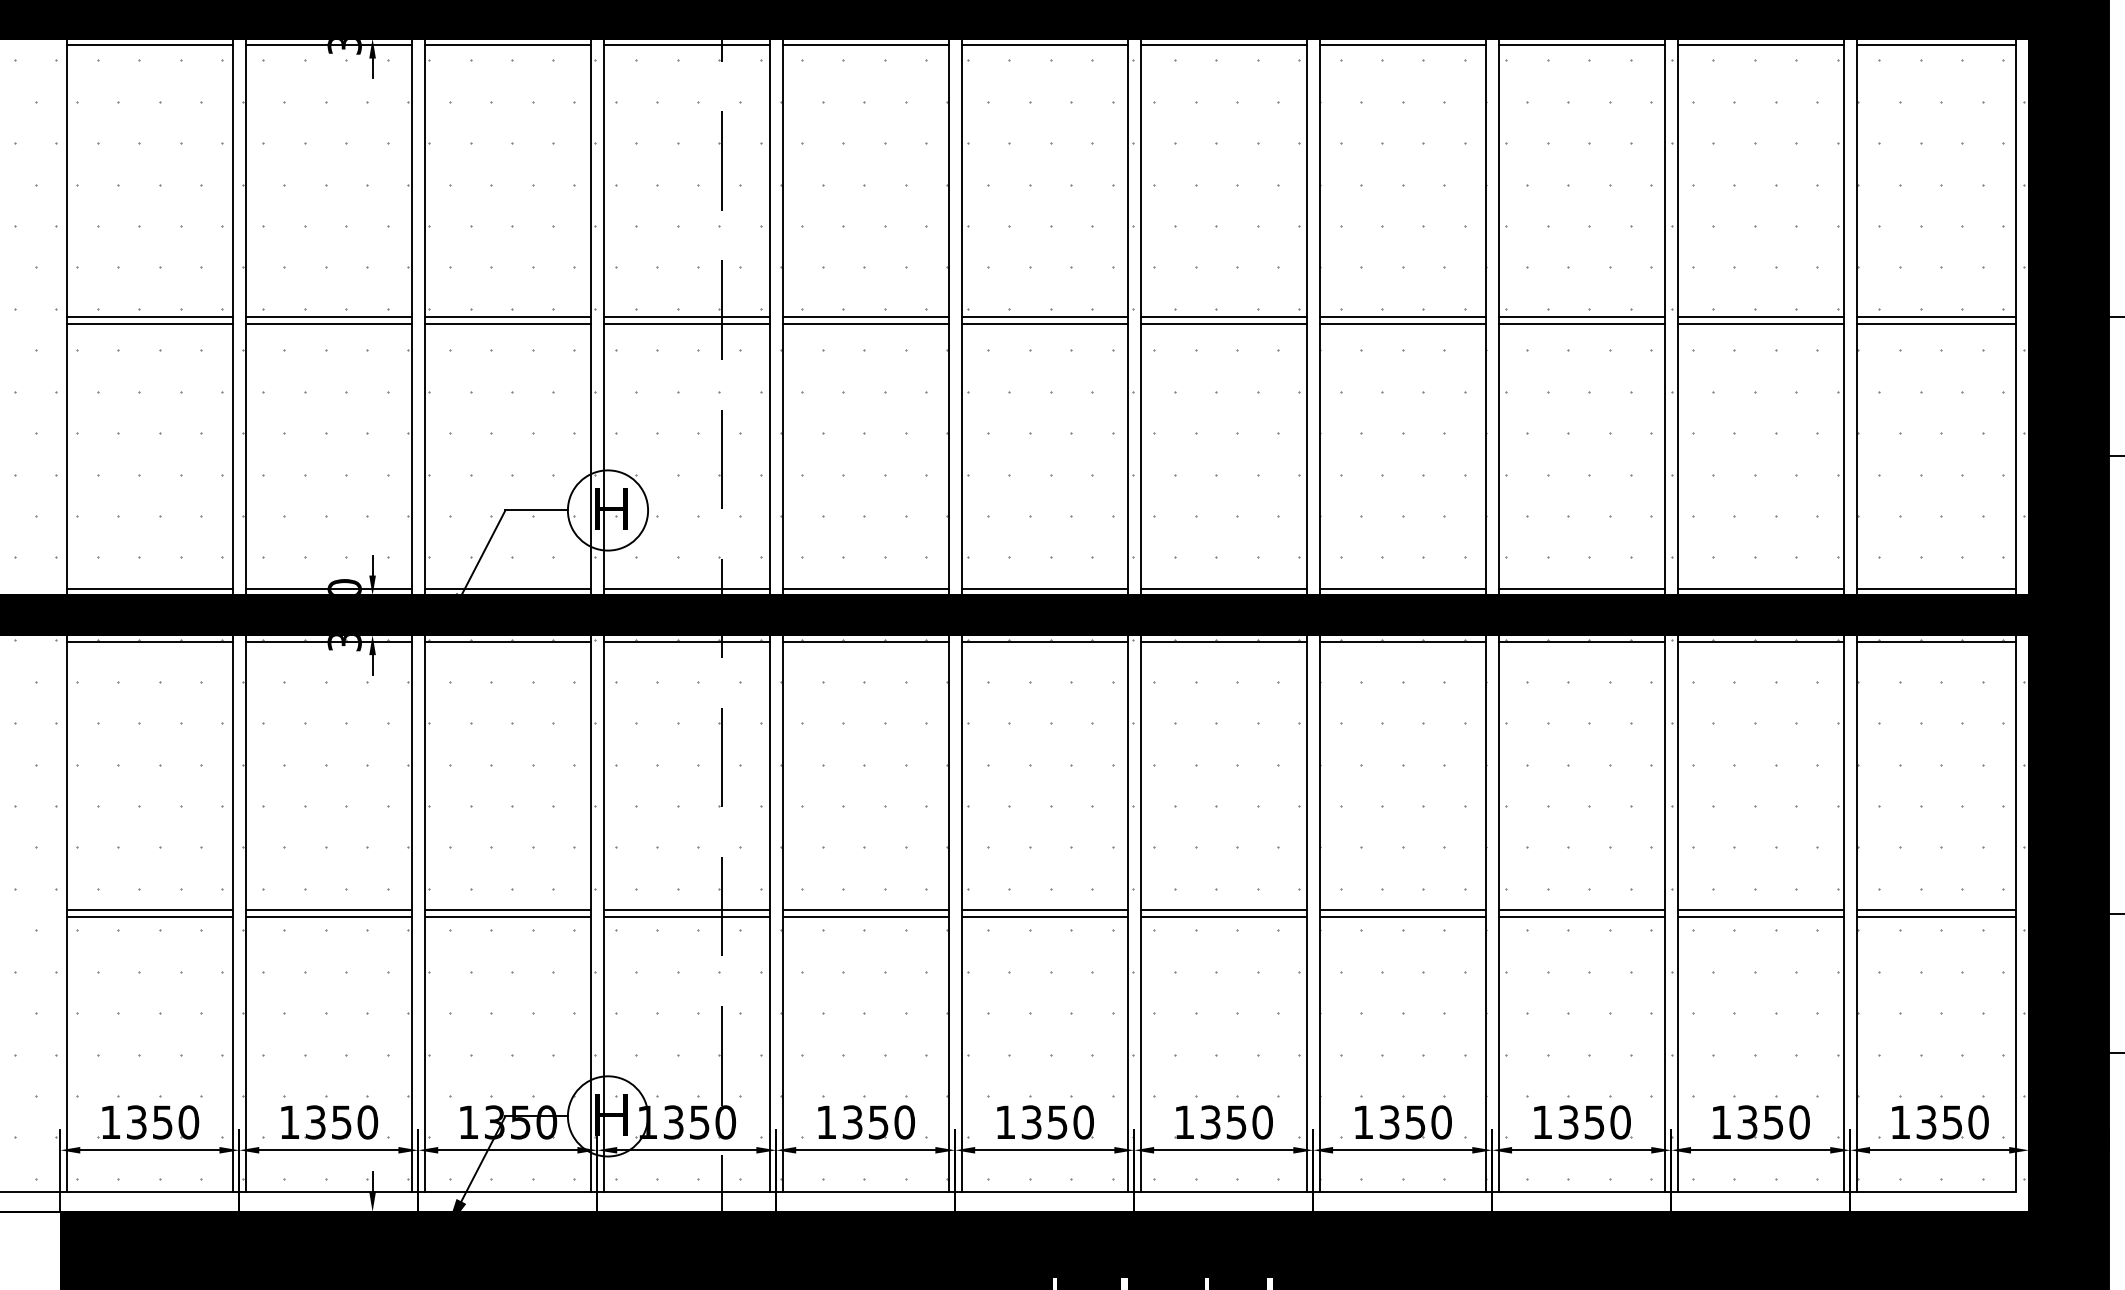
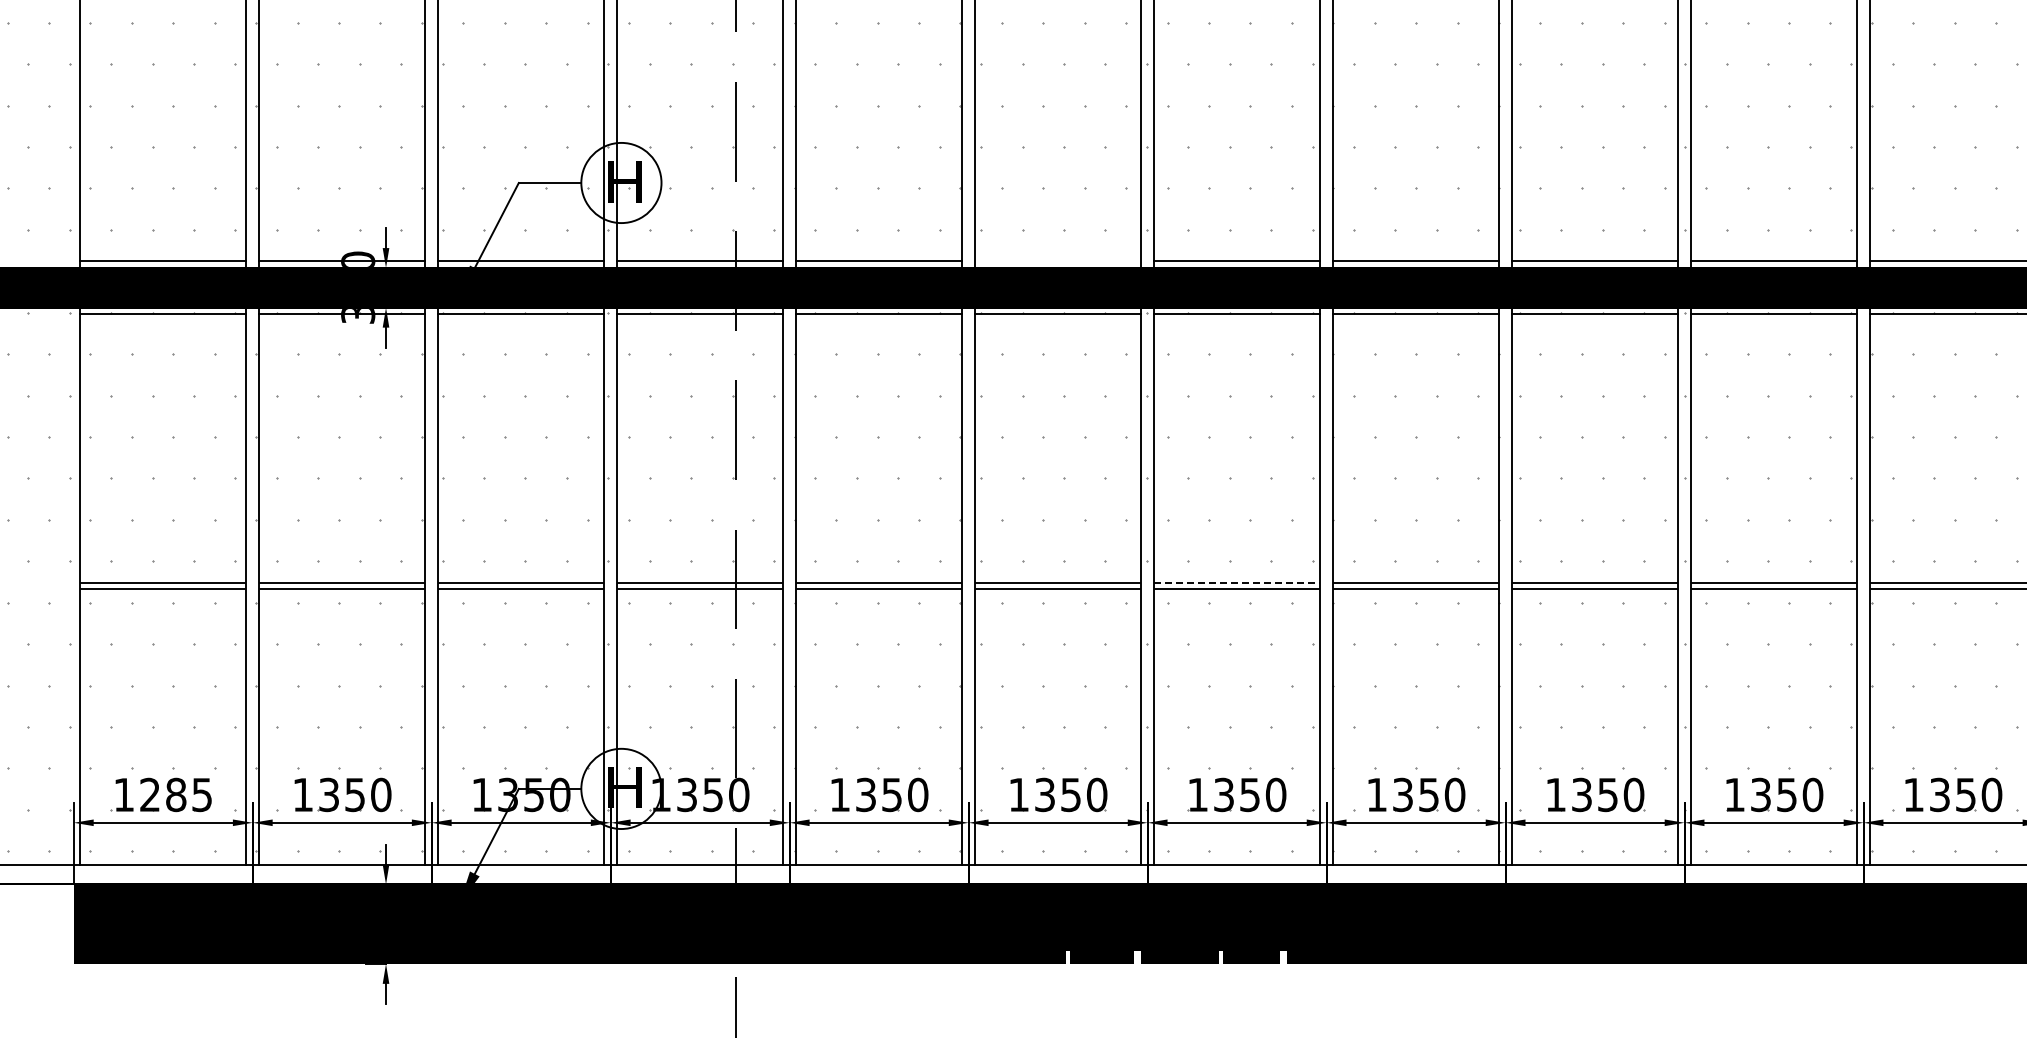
line: (1044, 588) -> (1057, 261), removed
line: (1223, 910) -> (1236, 583), solid -> dashed
text: (162, 1122) -> (175, 795), 1350 -> 1285

